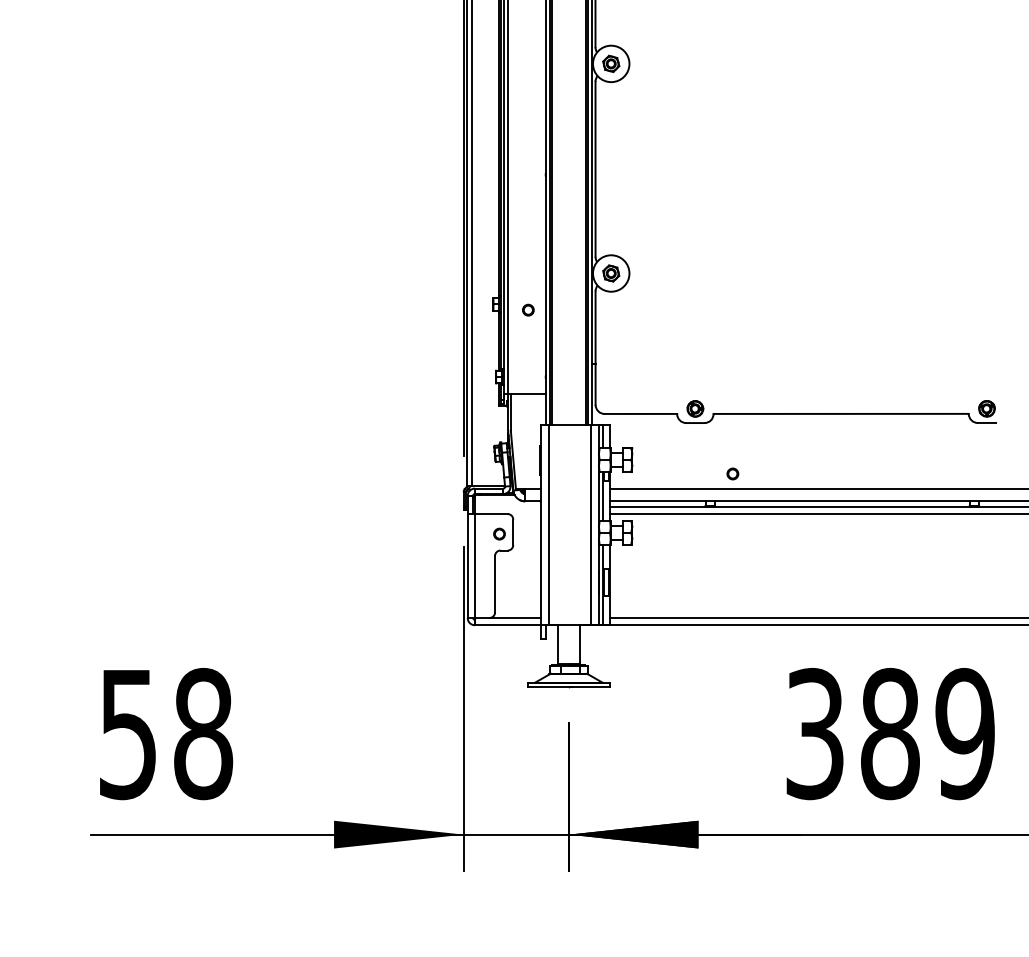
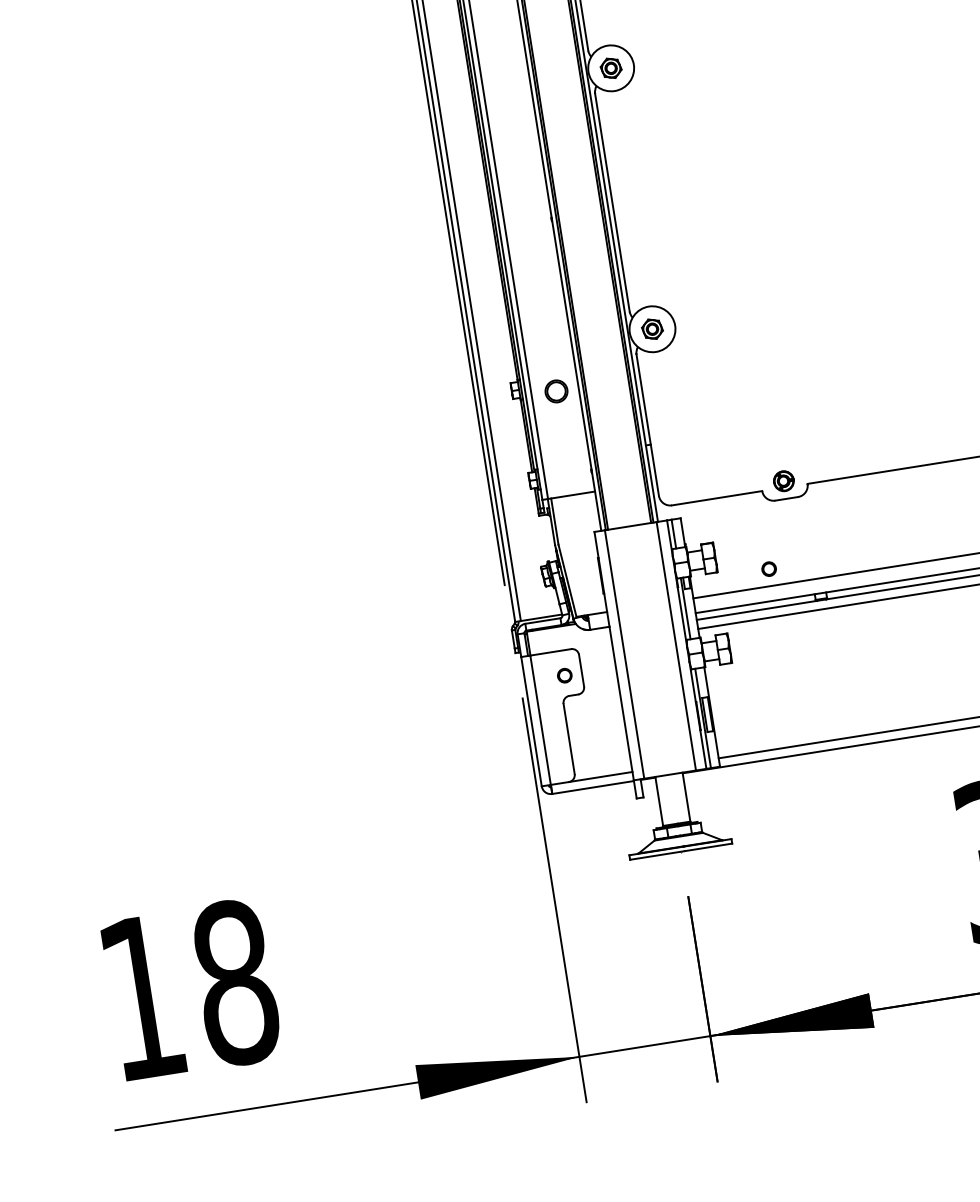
part: (528, 309) -> (556, 390), size x1.6
part: (732, 473) -> (768, 568), moved
text: (127, 735) -> (141, 999), 58 -> 18

